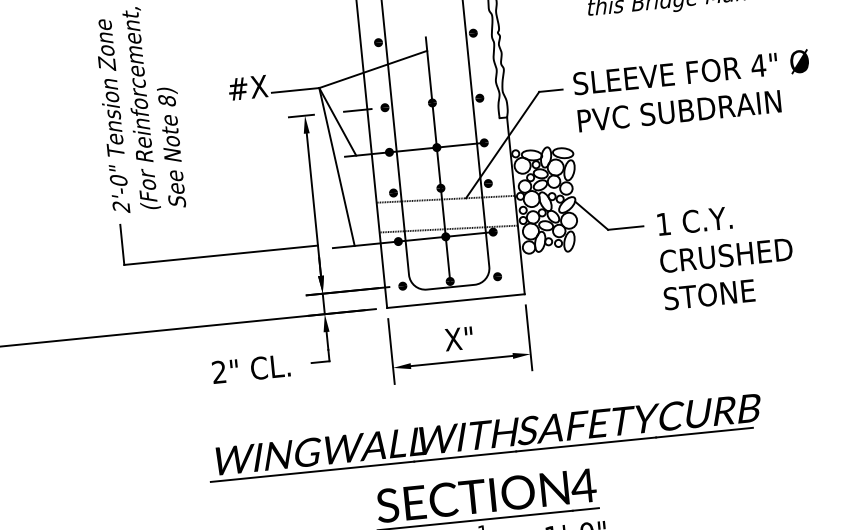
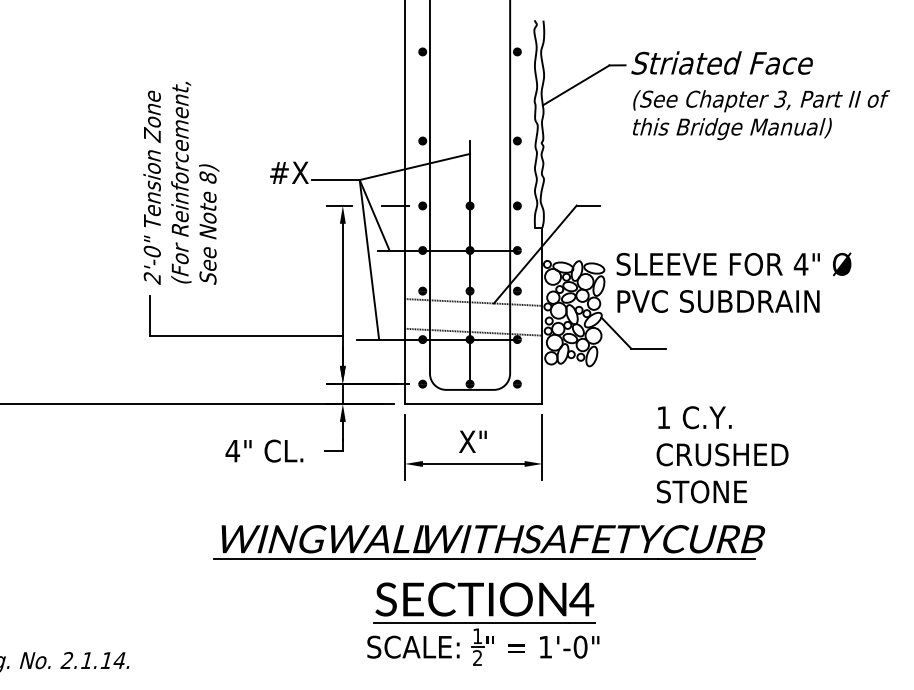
text: (692, 90) -> (733, 282), moved
text: (726, 255) -> (722, 454), moved
text: (218, 371) -> (232, 450), 2" -> 4"

